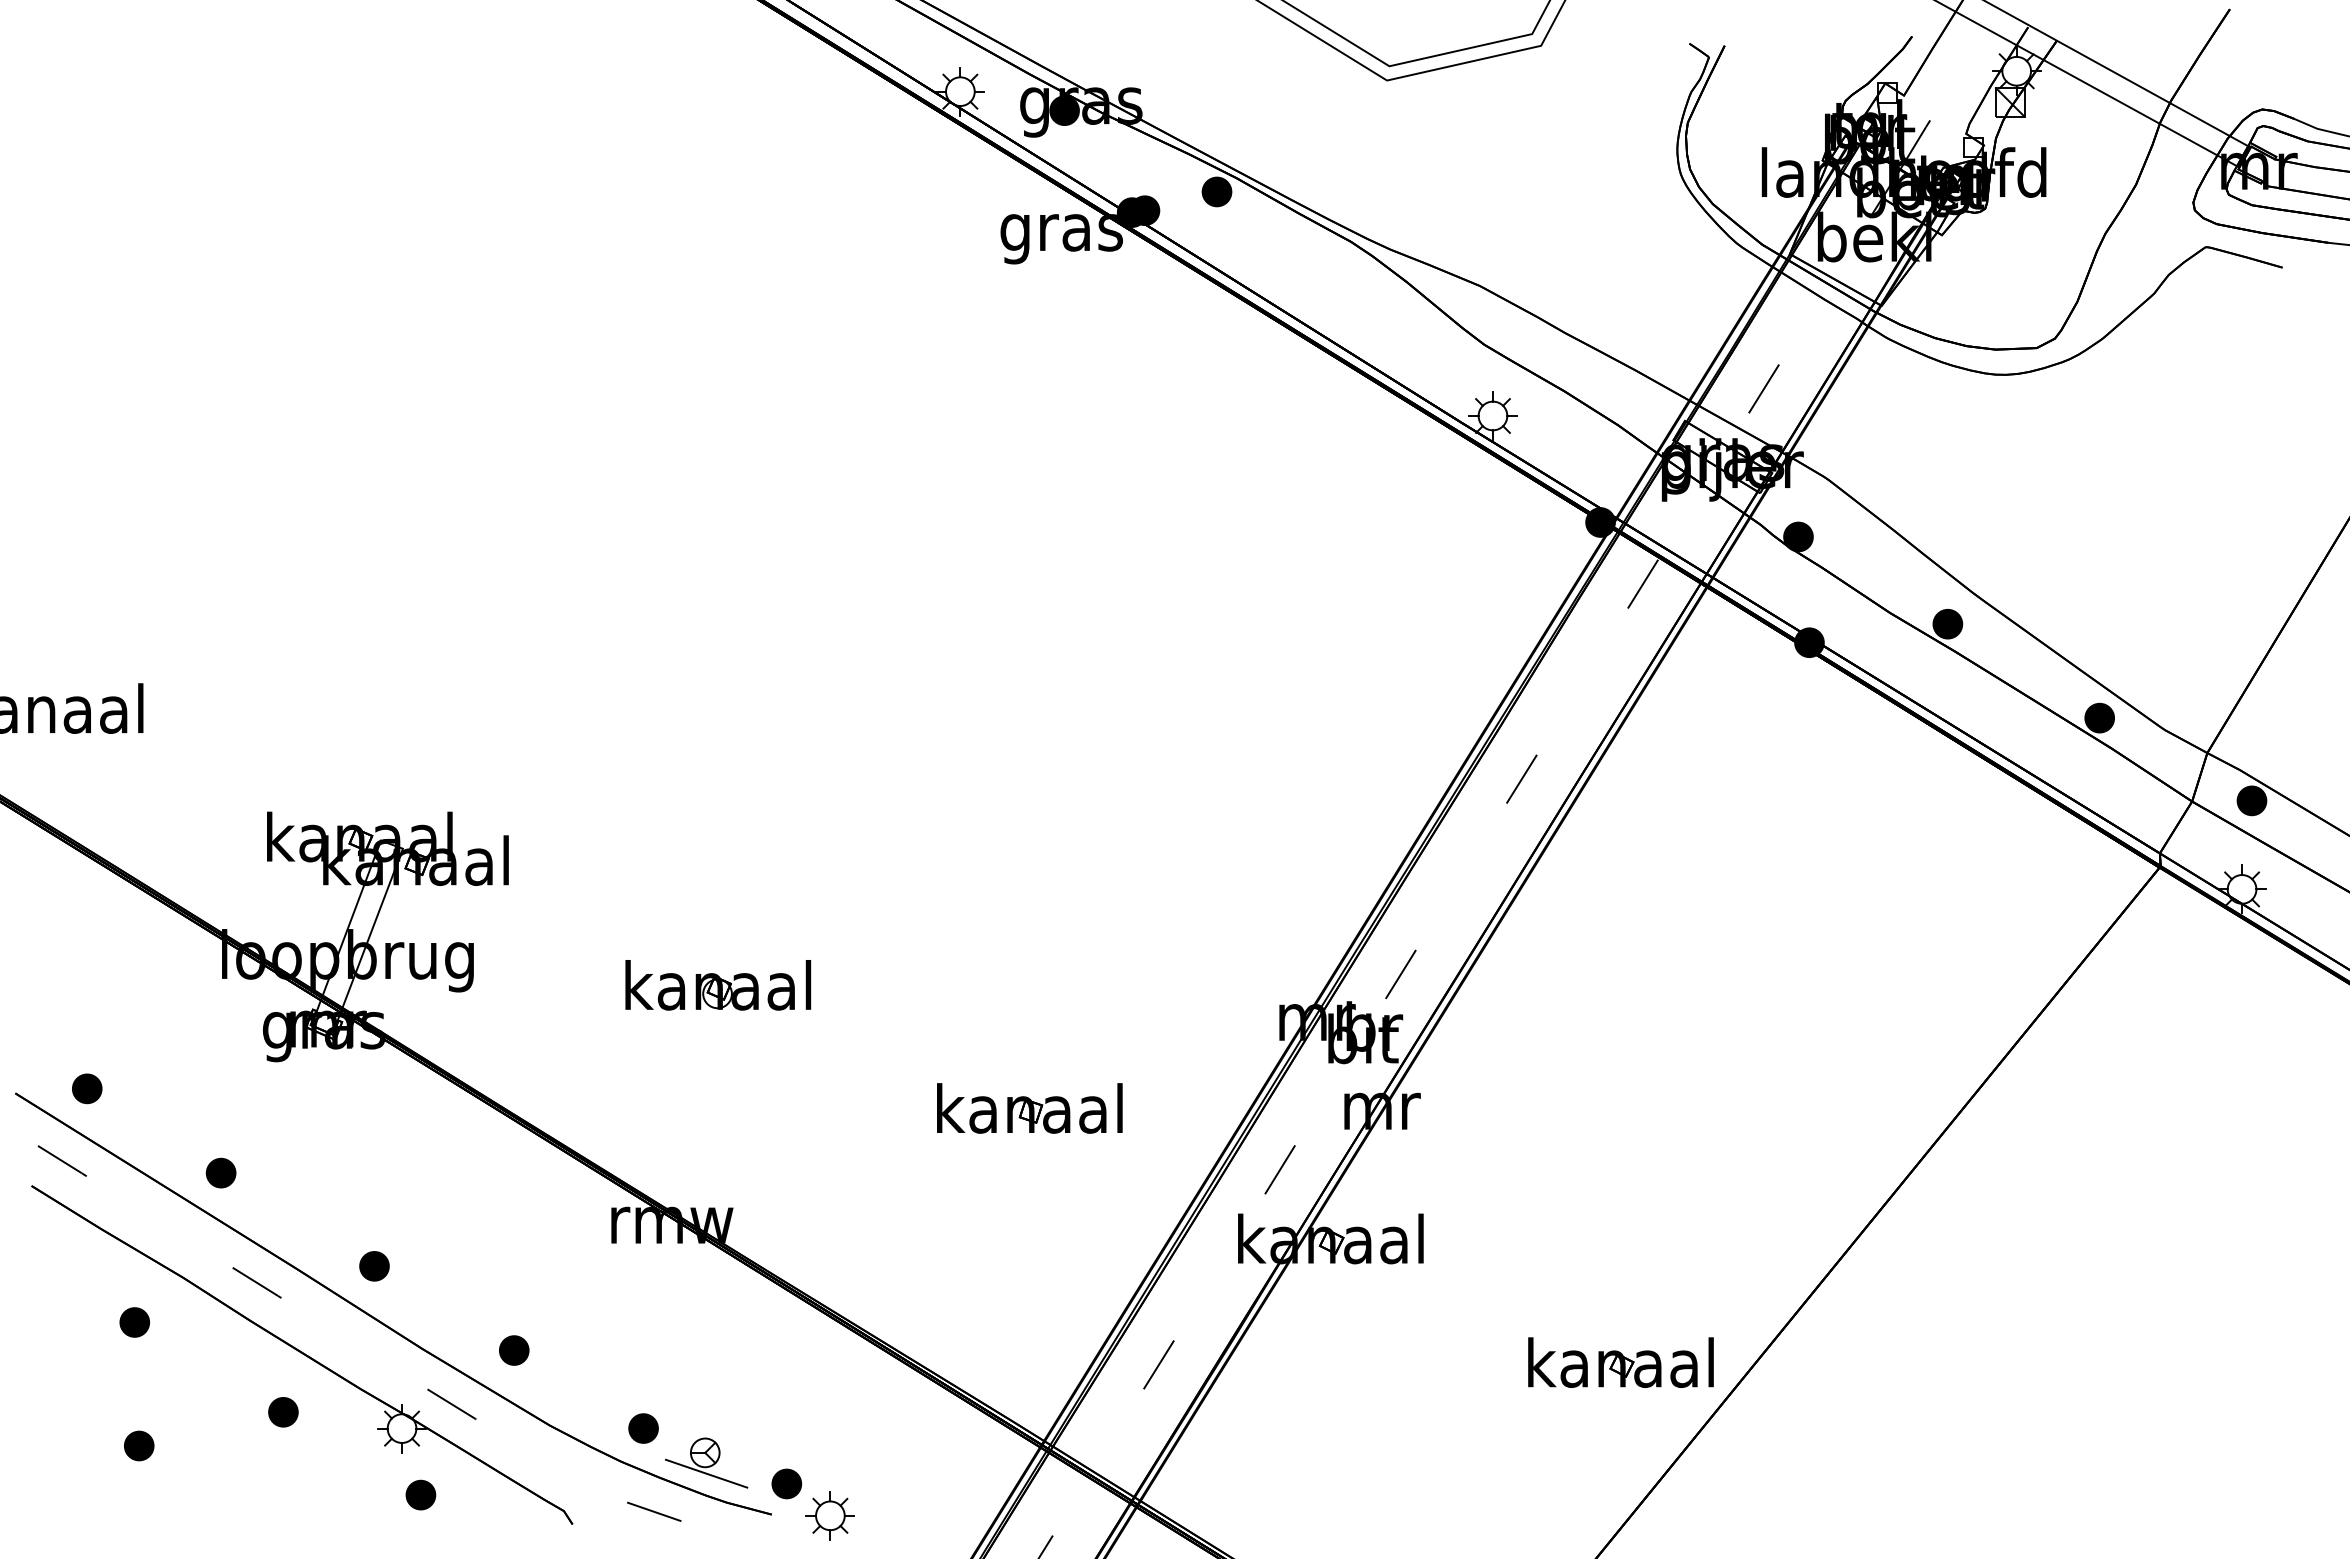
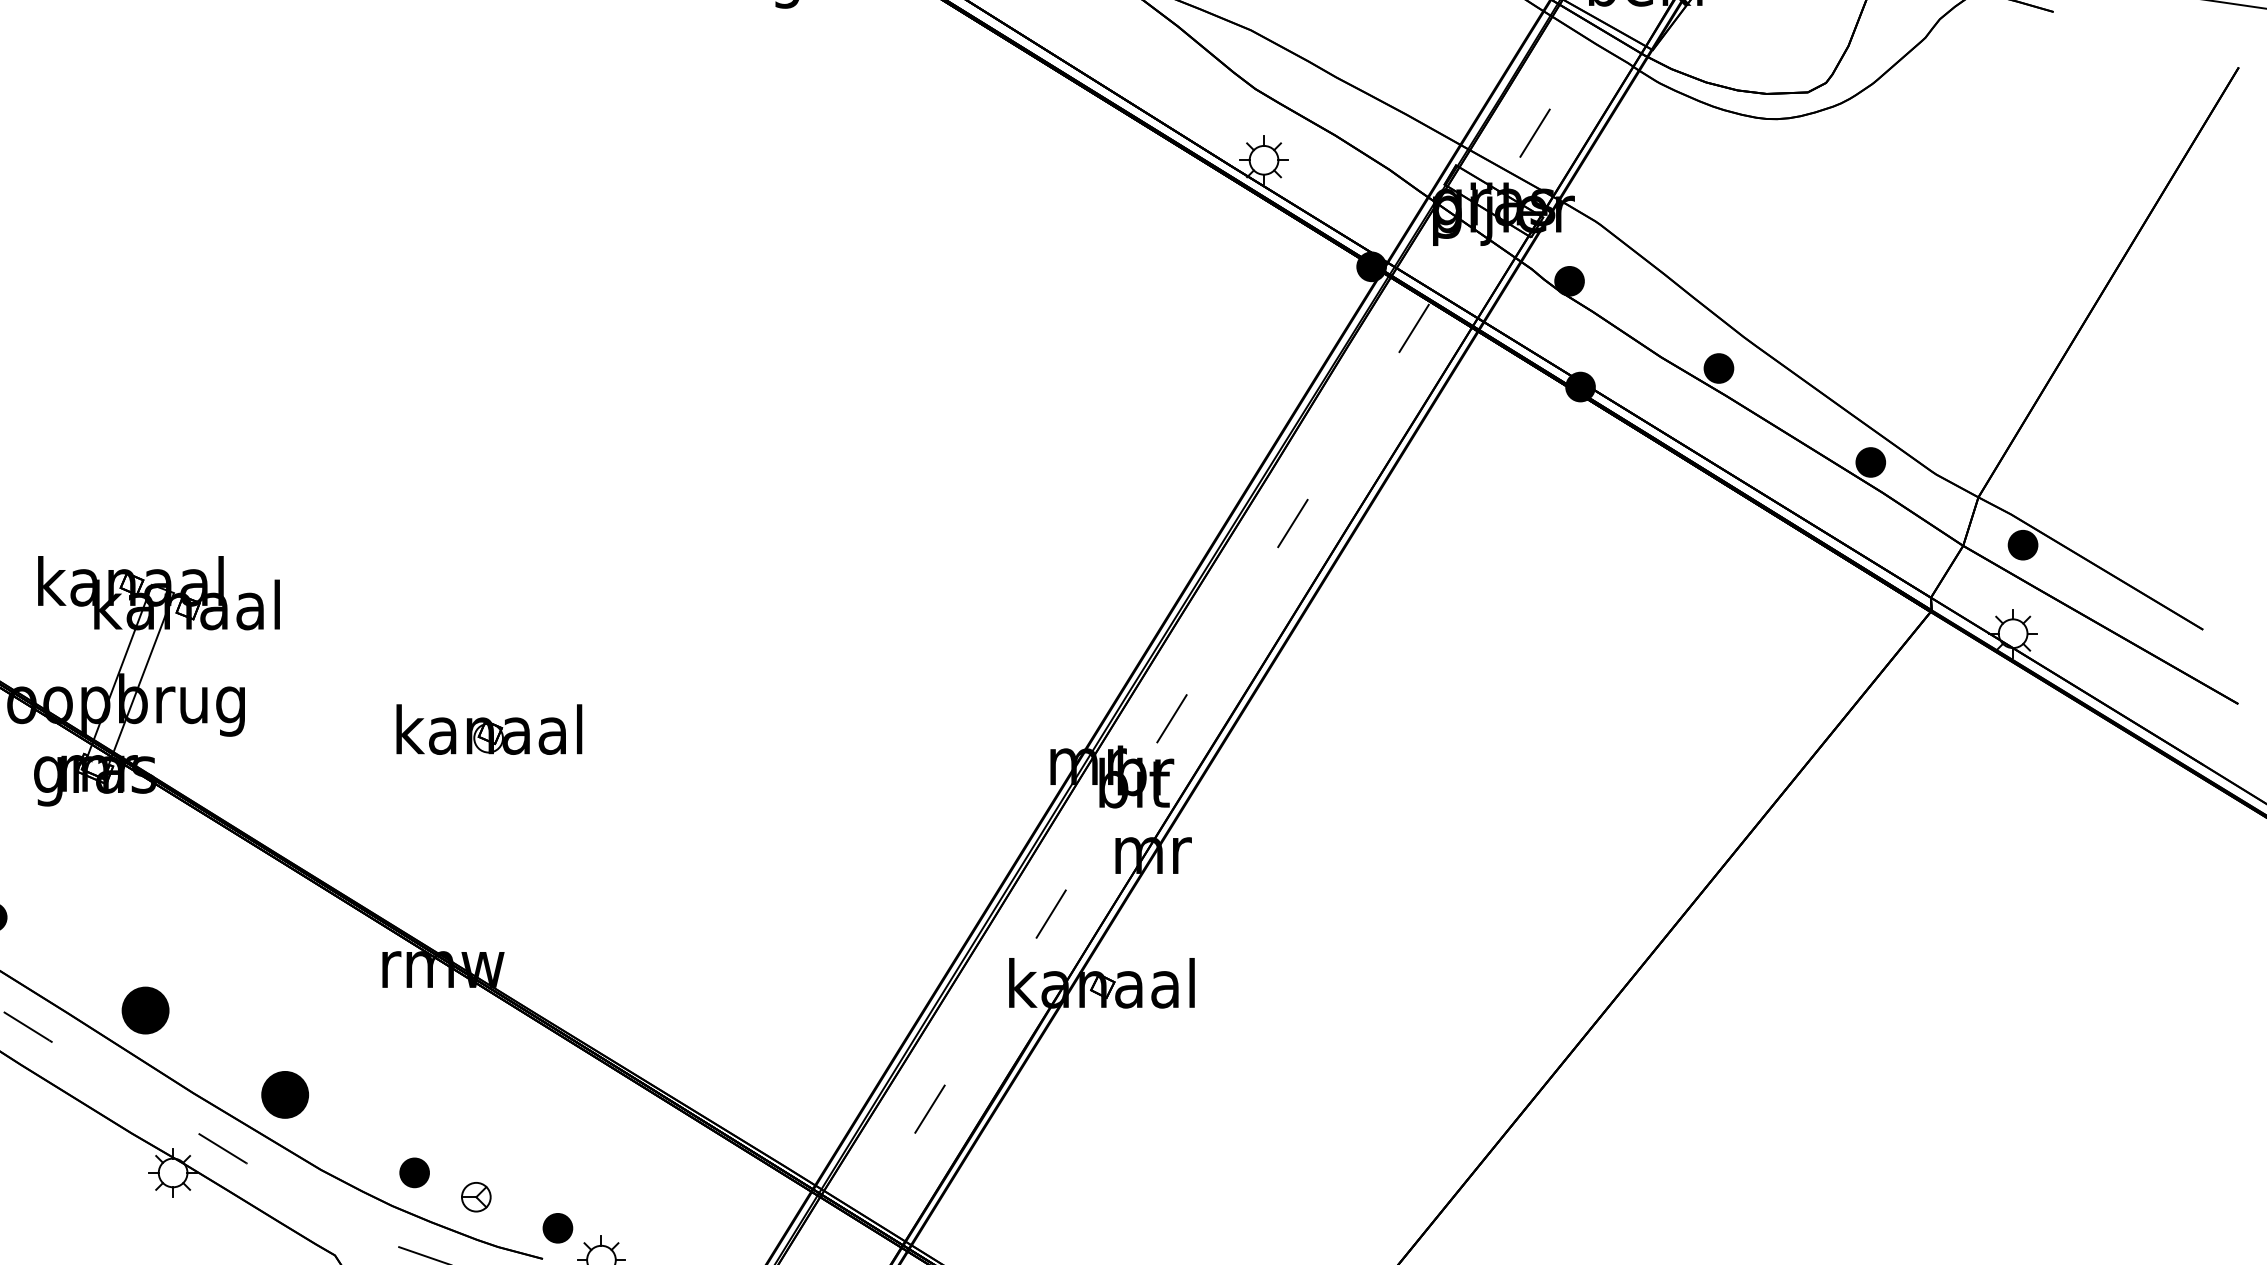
part: (1029, 1108) -> (800, 852), removed
part: (374, 1266) -> (145, 1010), size x1.6
part: (514, 1350) -> (285, 1094), size x1.6
part: (1620, 1362) -> (1391, 1106), removed
part: (283, 1412) -> (54, 1156), removed
line: (706, 1473) -> (477, 1217), removed
part: (420, 1494) -> (191, 1238), removed

